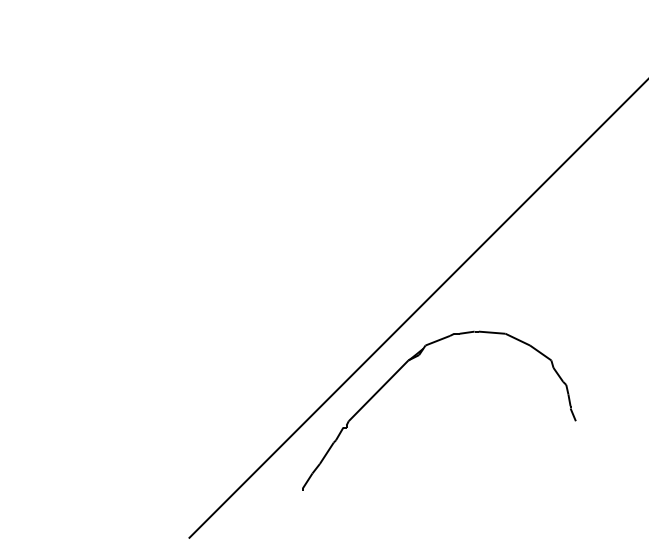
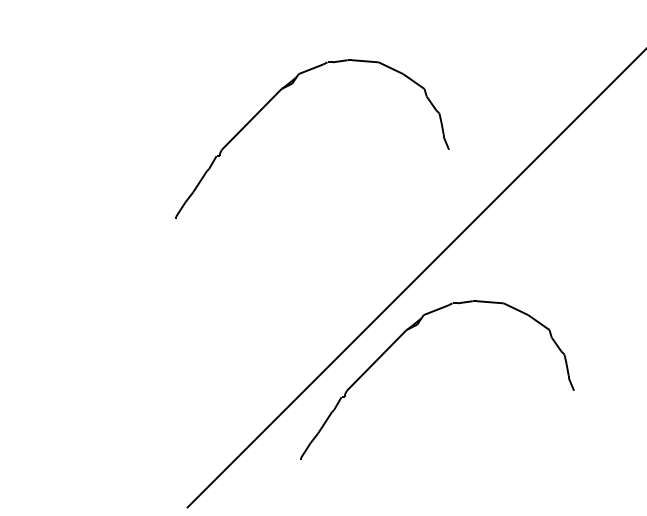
part: (272, 132) -> (270, 102), added

